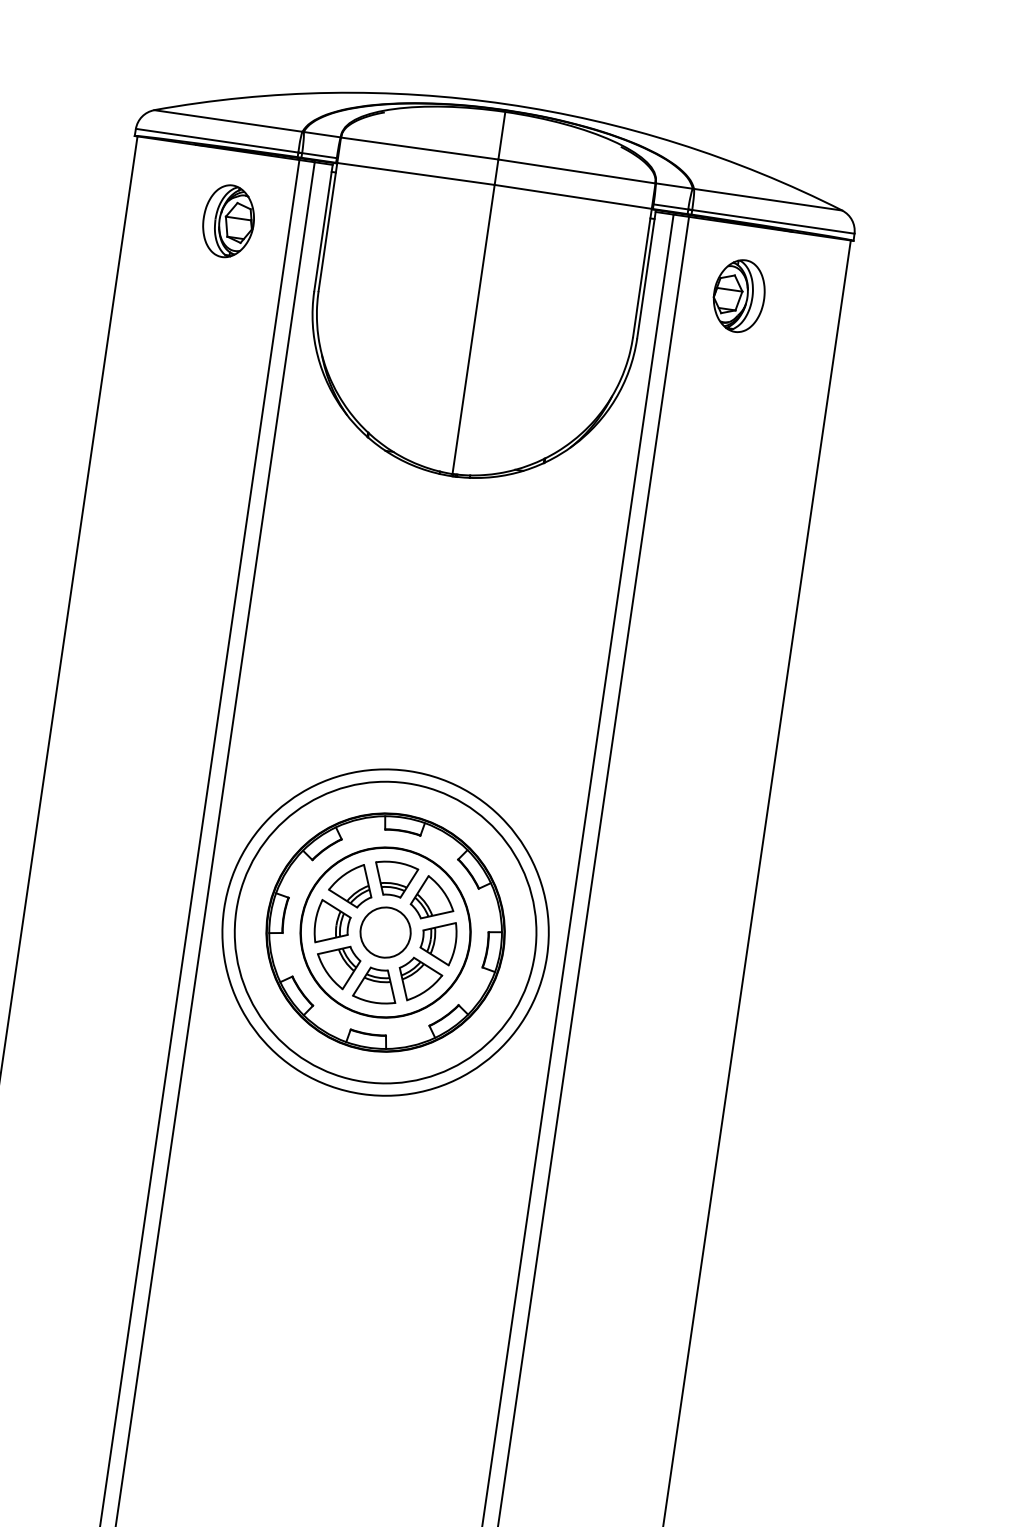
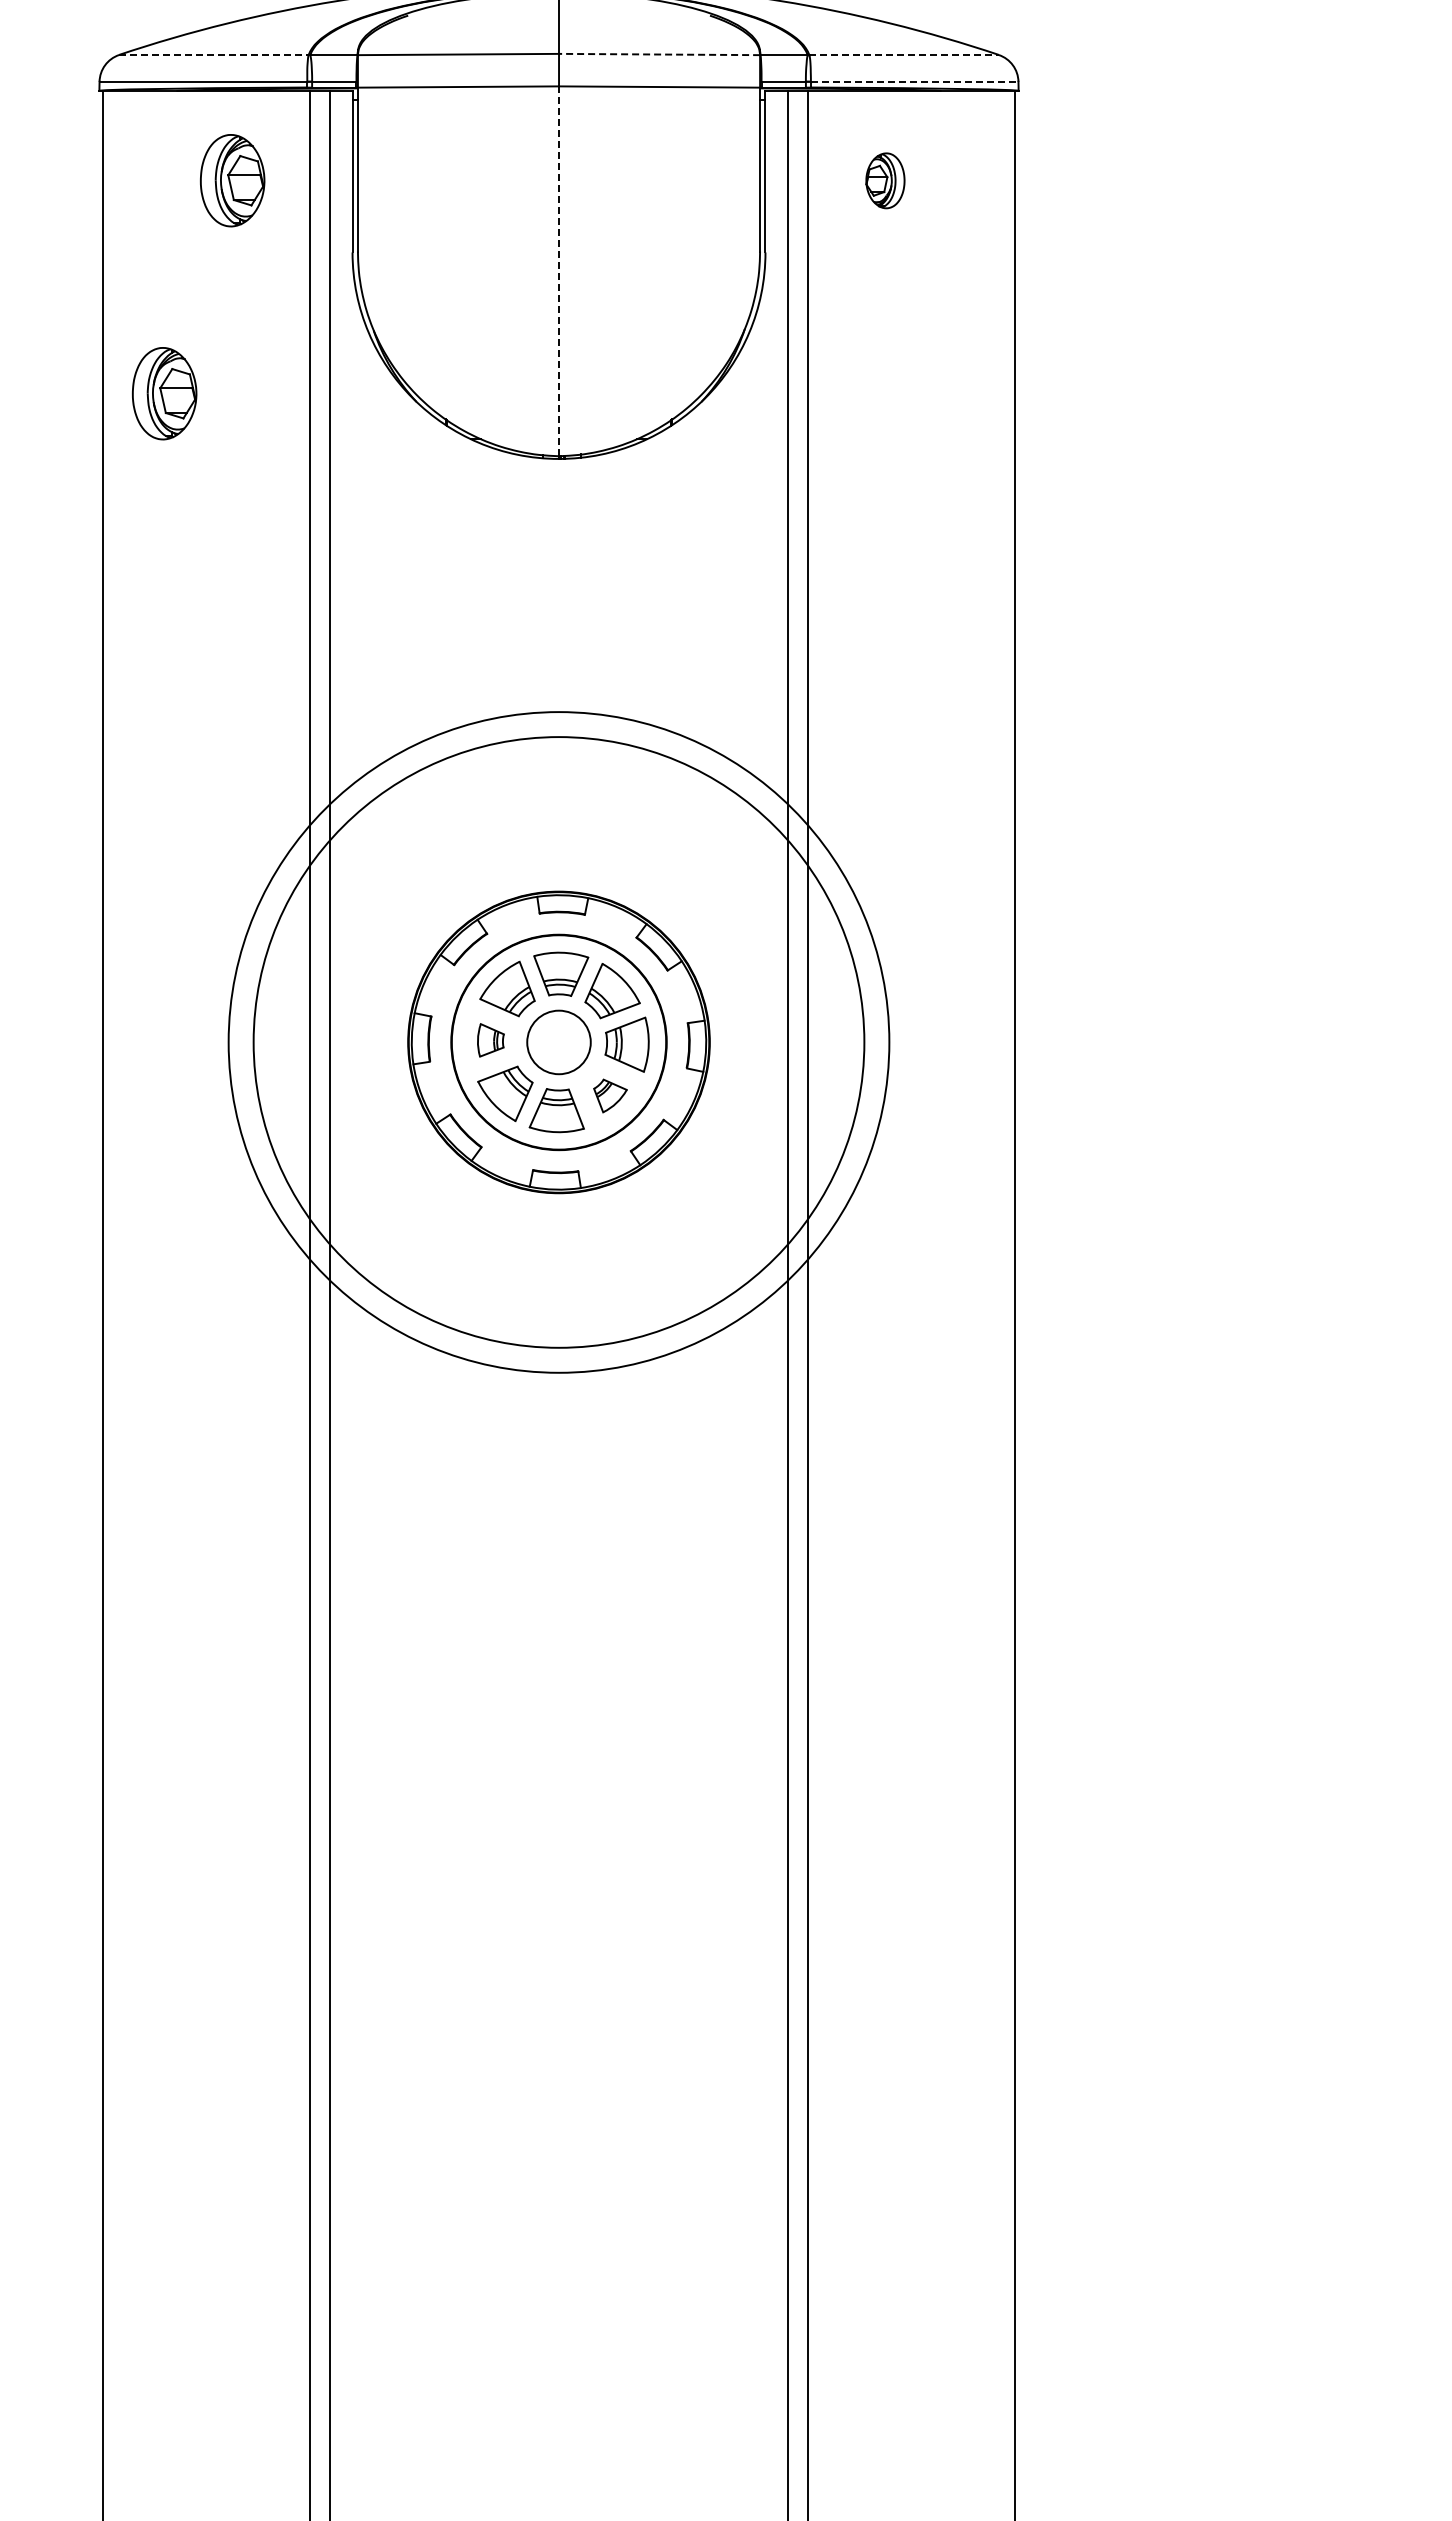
line: (228, 120) -> (213, 54), solid -> dashed
line: (576, 171) -> (659, 54), solid -> dashed
line: (768, 199) -> (904, 54), solid -> dashed
line: (773, 221) -> (914, 81), solid -> dashed
part: (739, 295) -> (885, 180), size x0.6
line: (473, 329) -> (559, 271), solid -> dashed
part: (151, 380) -> (164, 393), added
part: (332, 923) -> (490, 1040), size x0.6
circle: (385, 931) -> (558, 1041), size x1.6
circle: (385, 932) -> (558, 1042), size x1.6
part: (419, 979) -> (610, 1095), size x0.6

